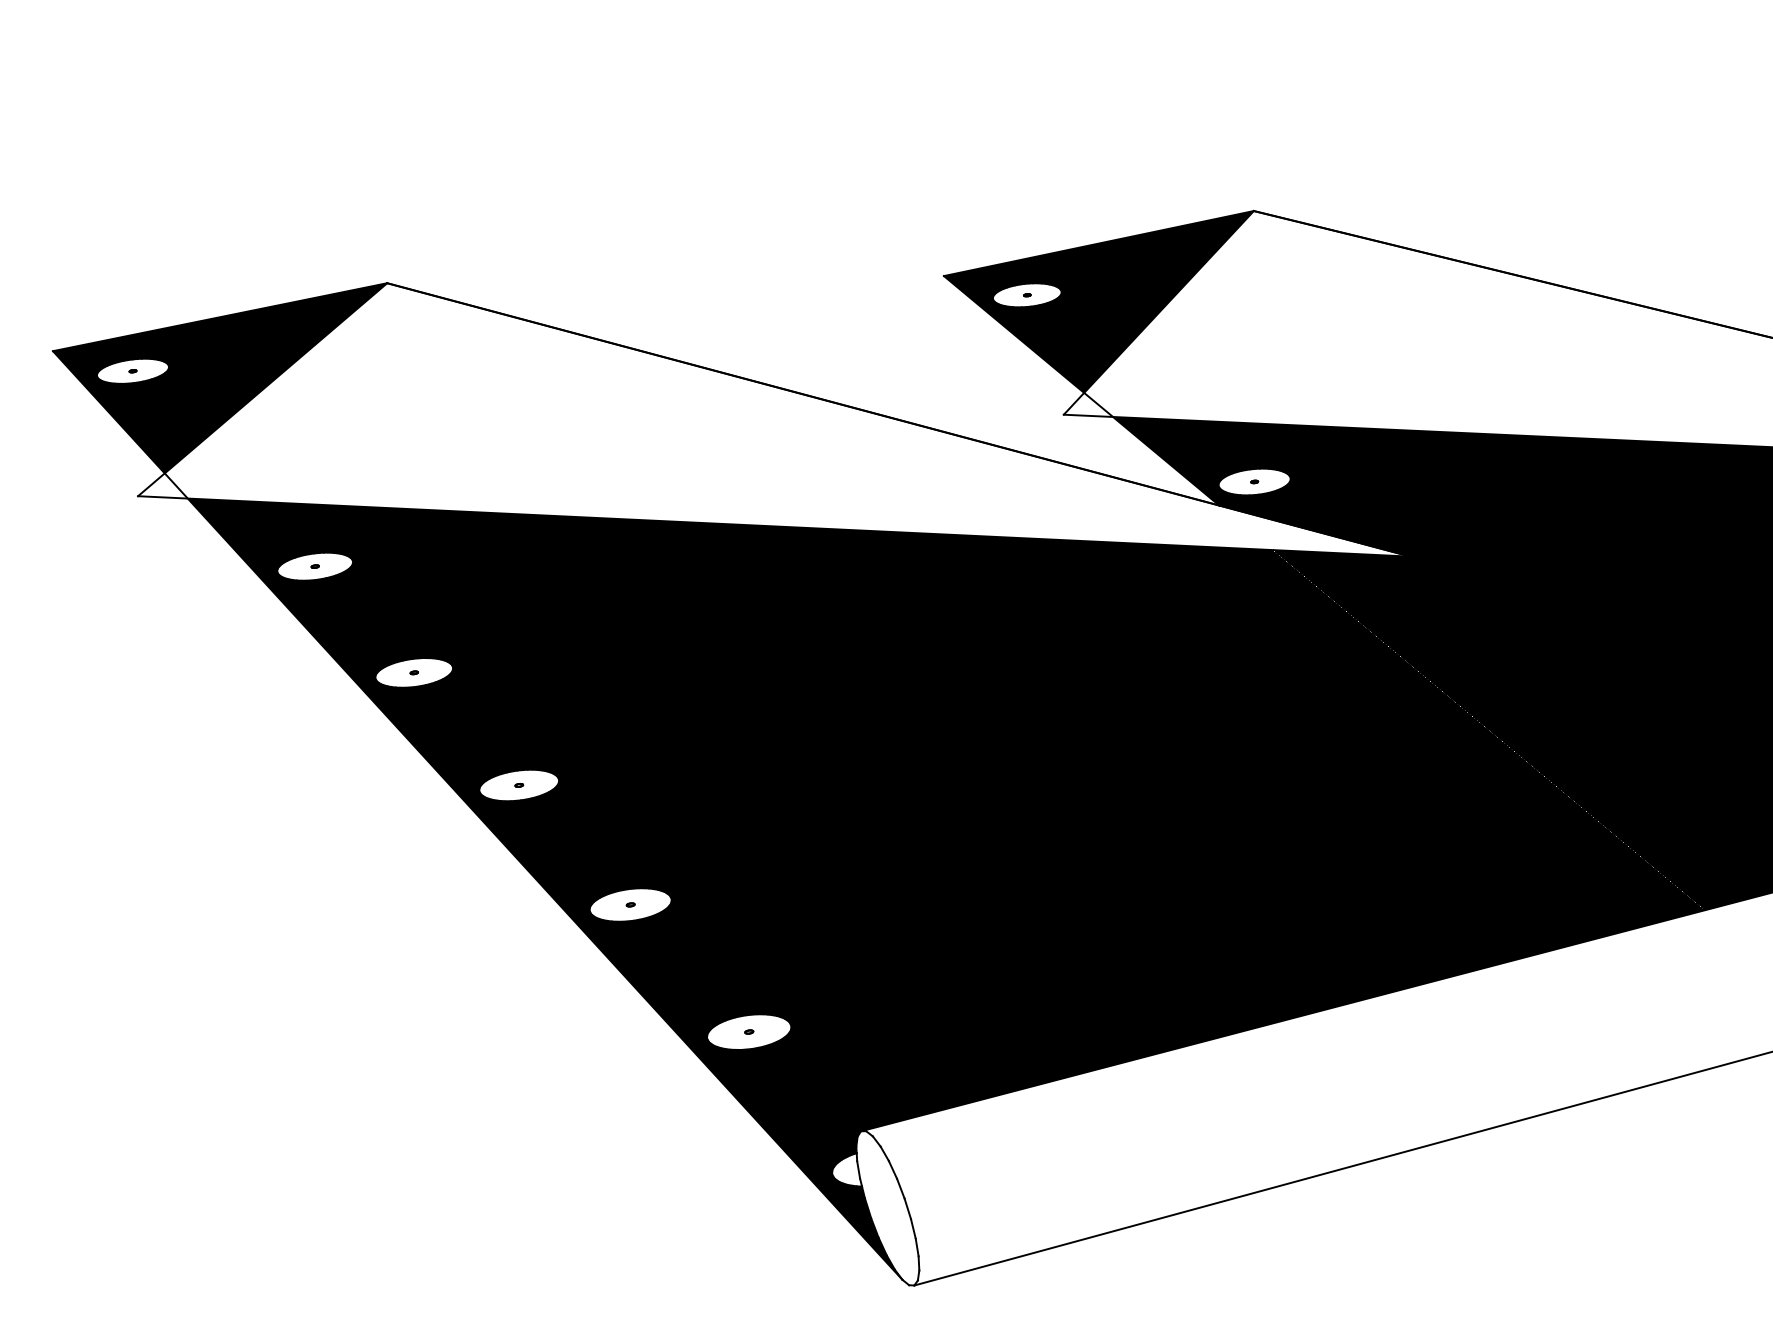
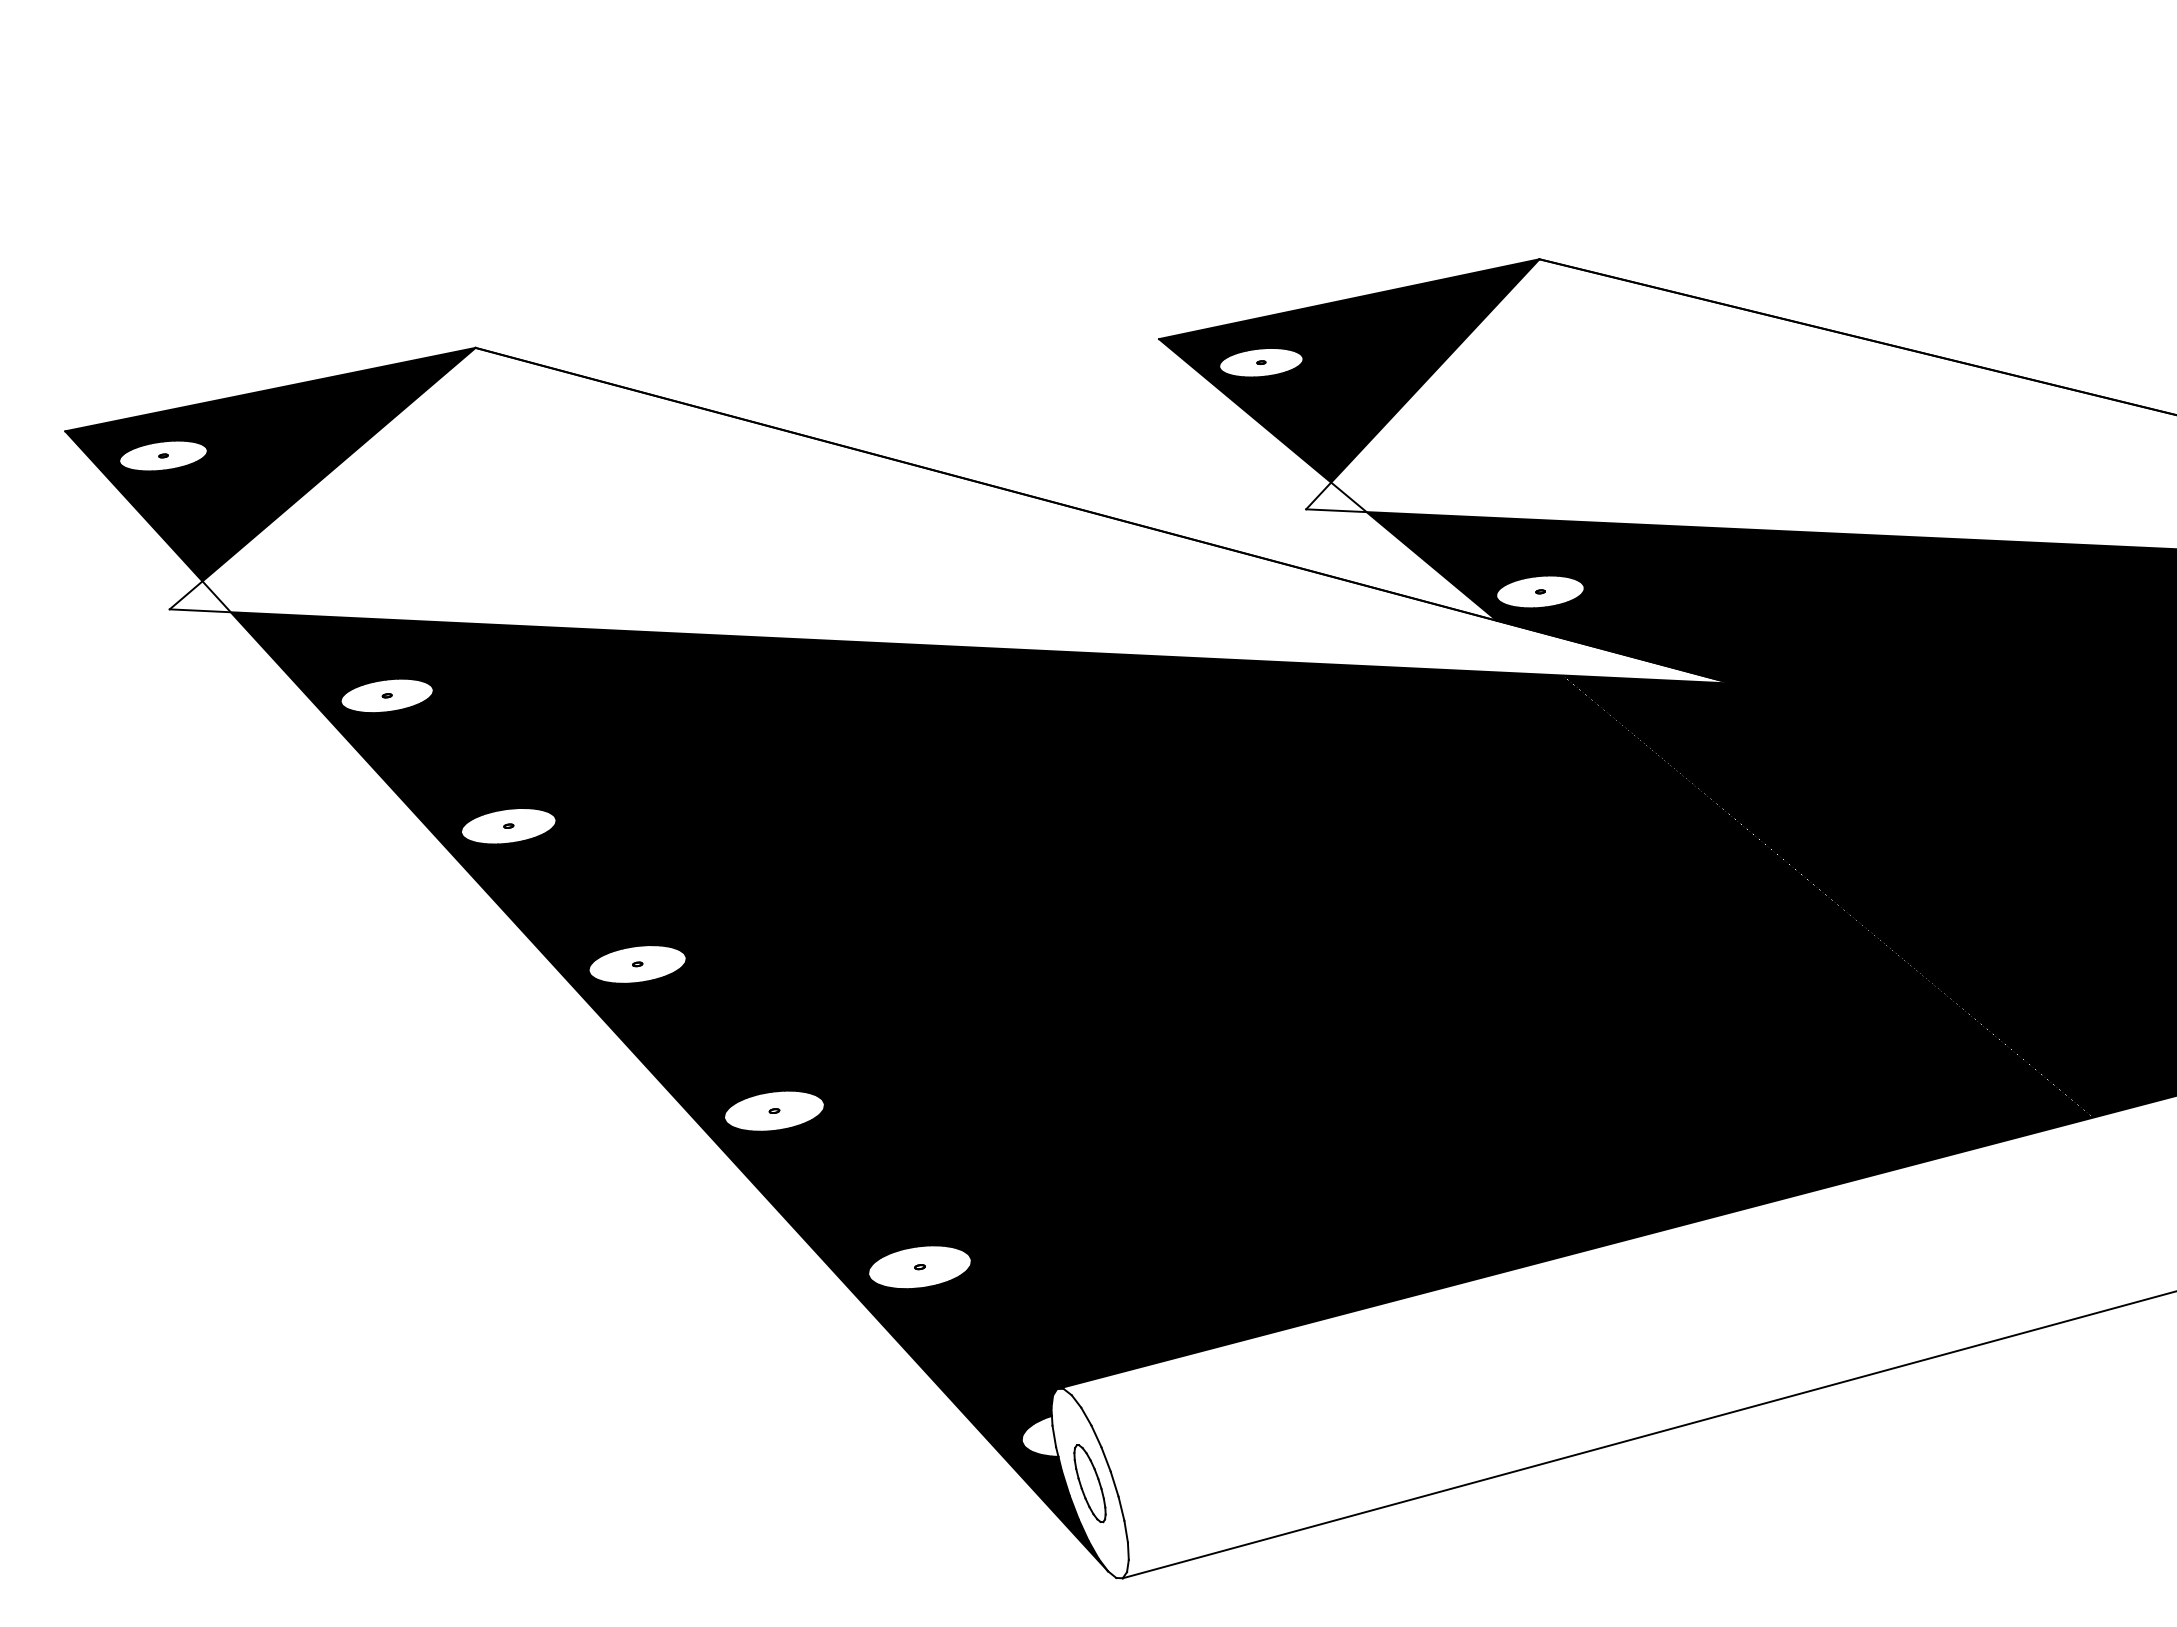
part: (887, 1208) -> (1089, 1483), added

